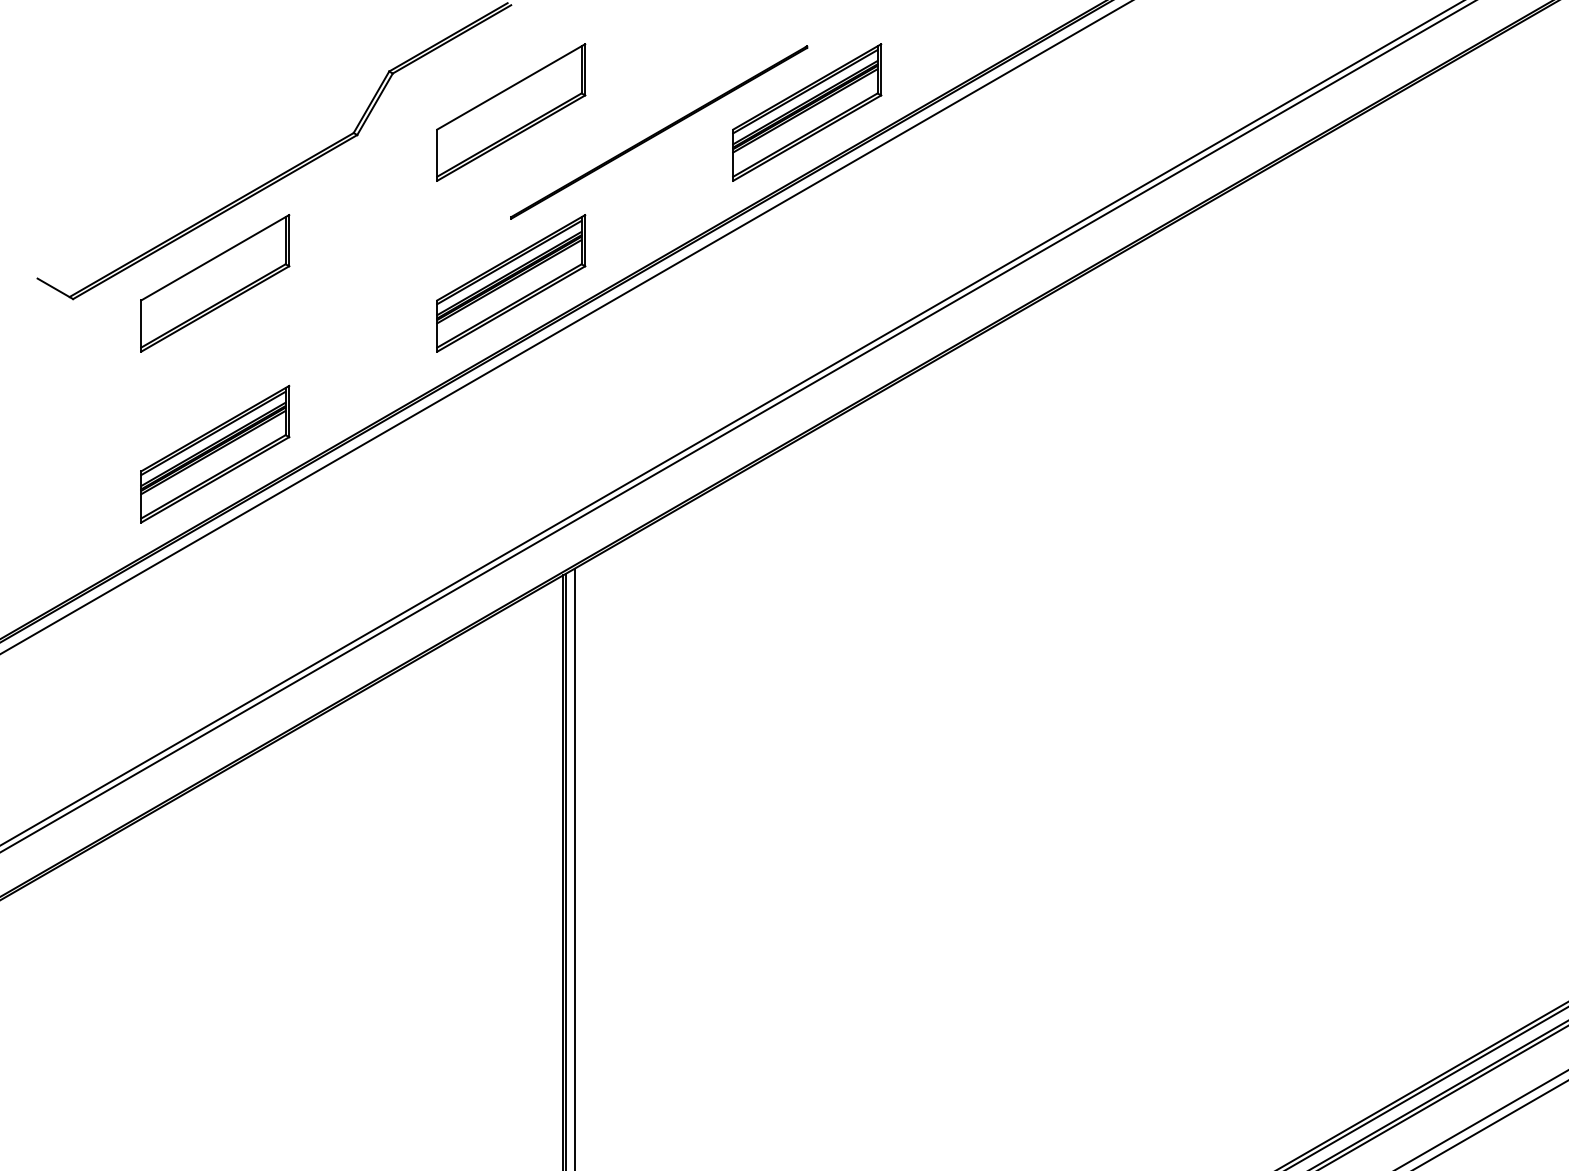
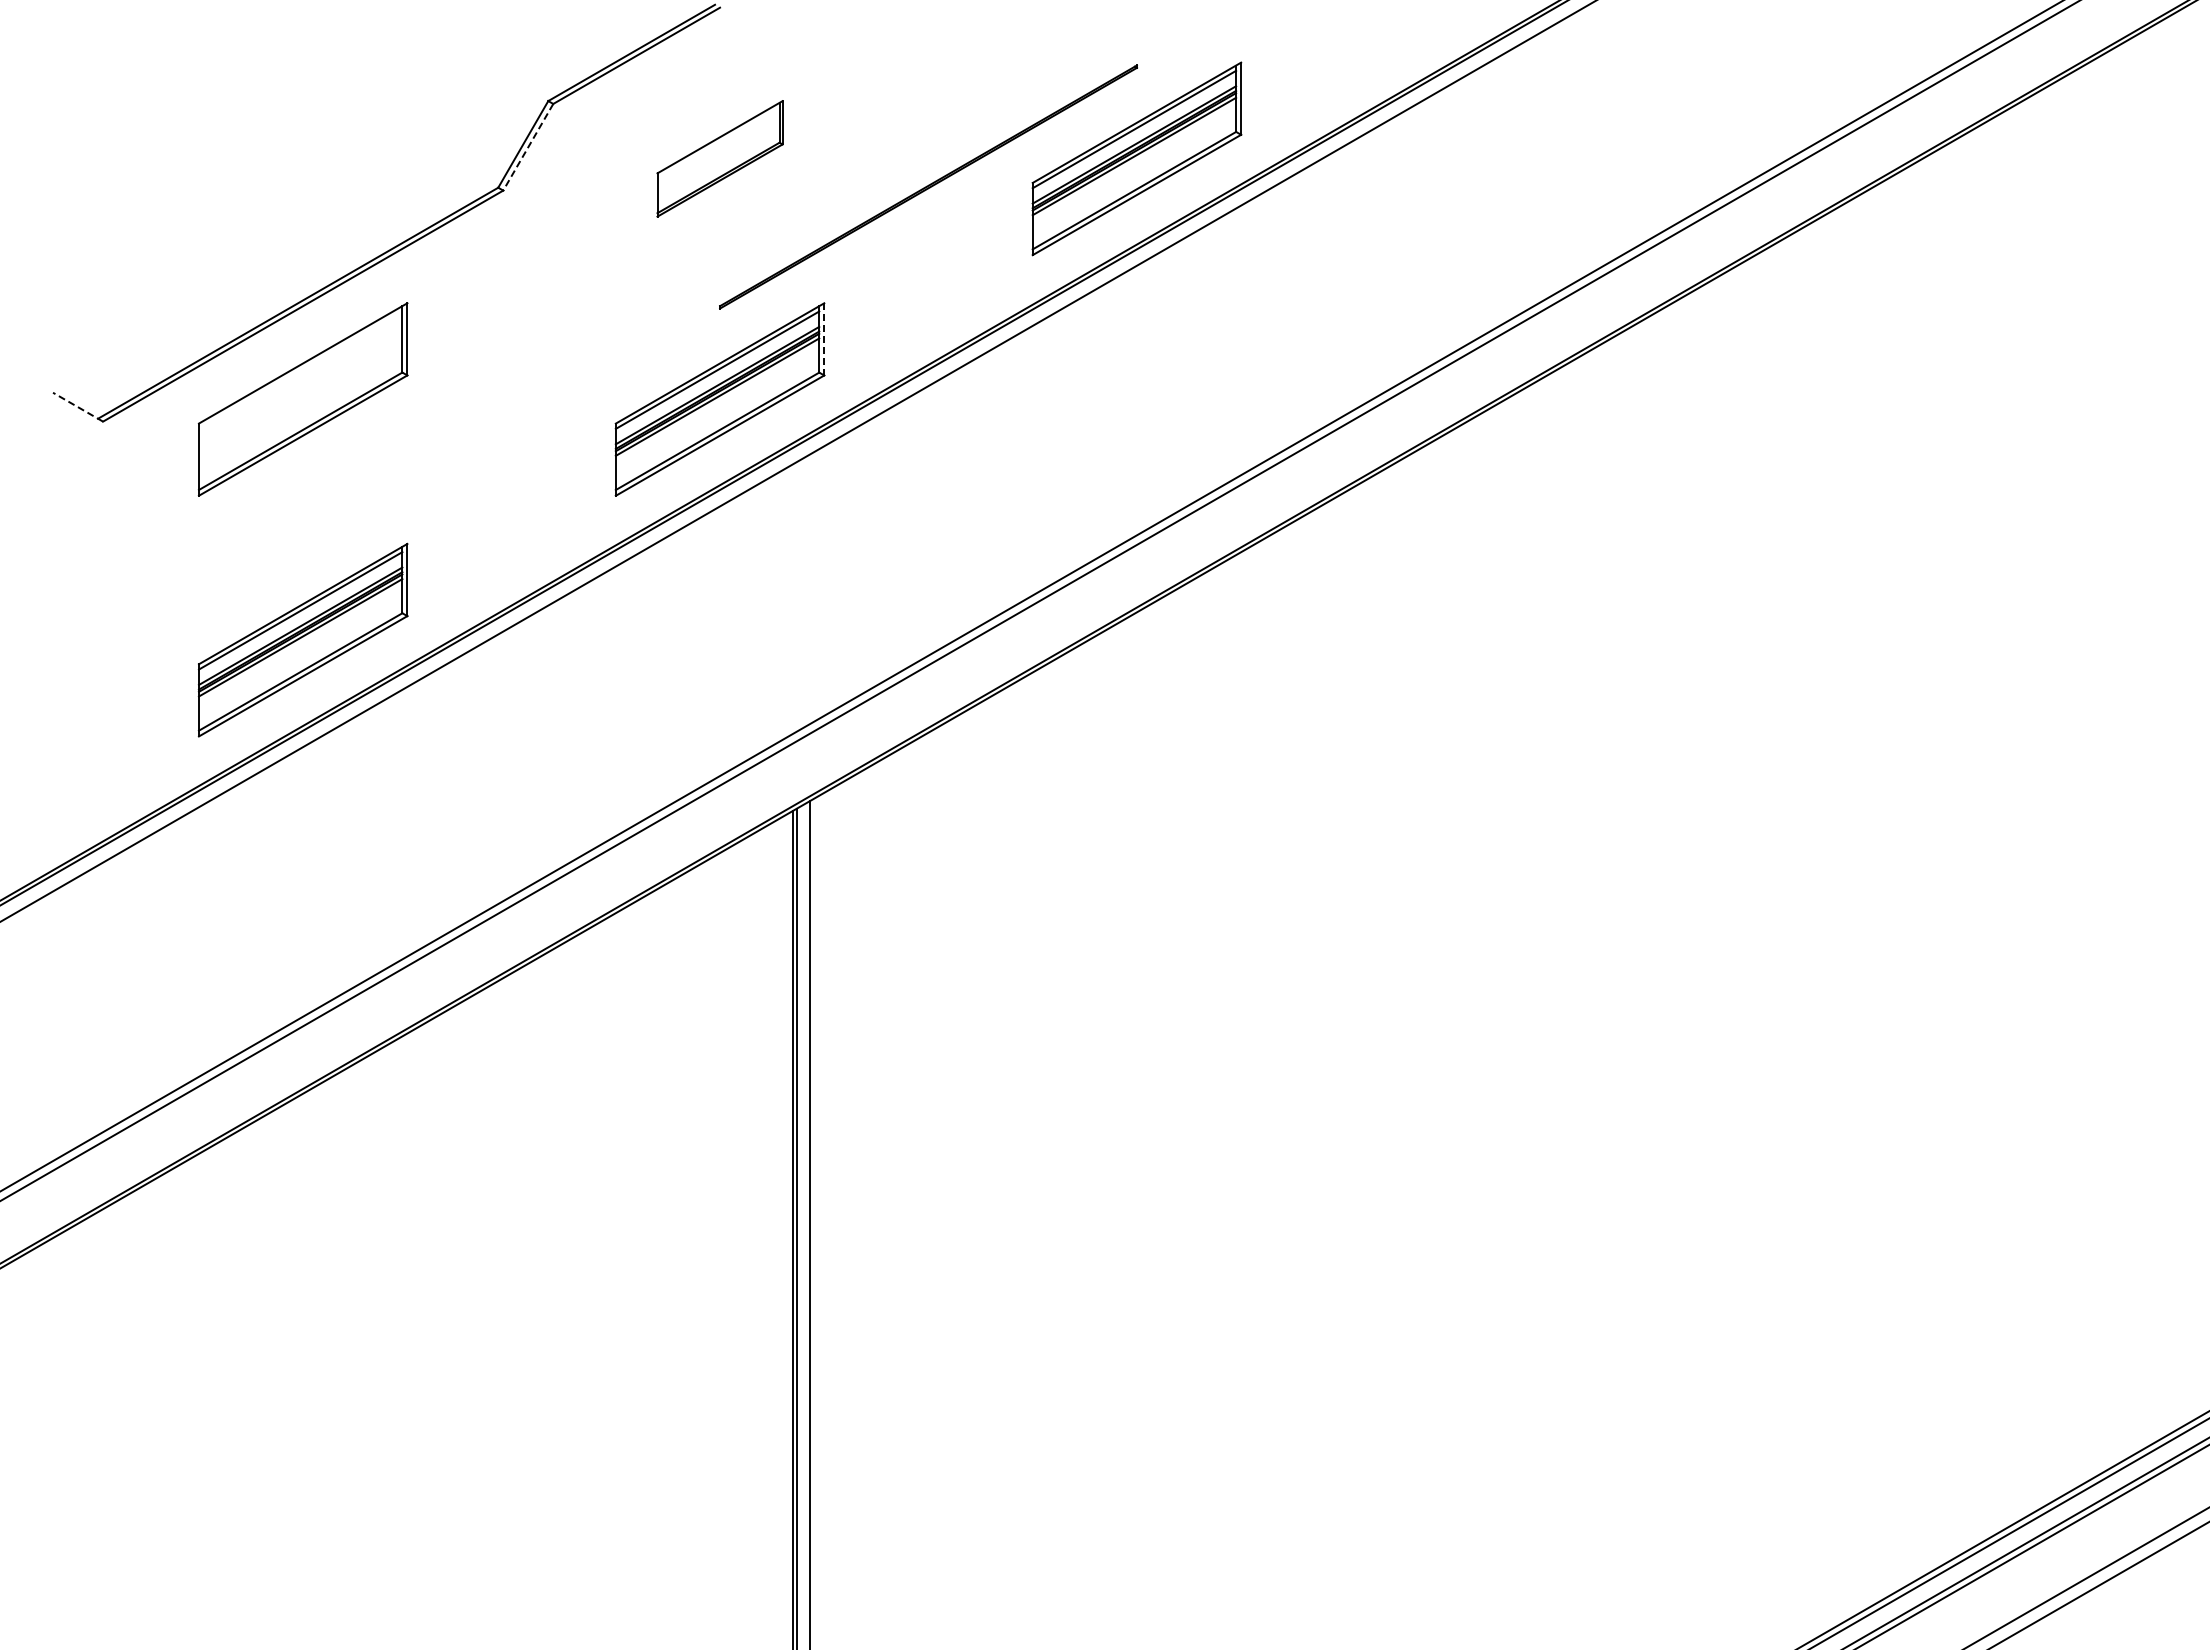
line: (375, 104) -> (528, 147), solid -> dashed
part: (510, 112) -> (719, 158), size x0.6
line: (585, 240) -> (824, 339), solid -> dashed
line: (55, 289) -> (78, 407), solid -> dashed

